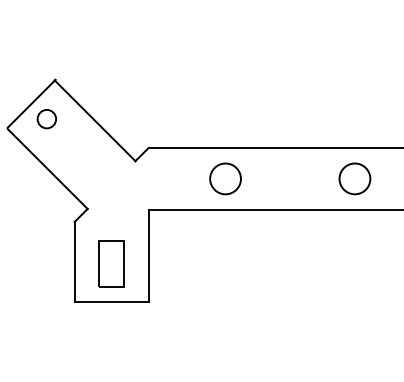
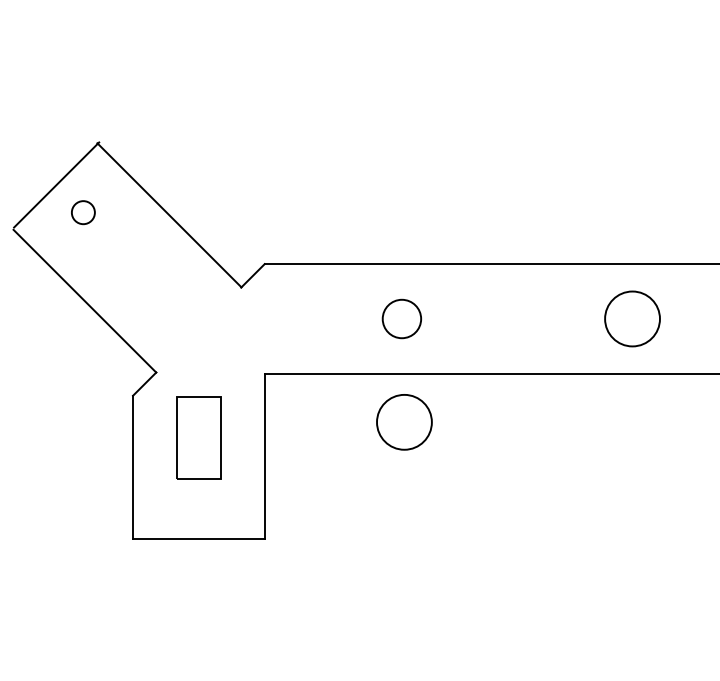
part: (46, 119) -> (82, 213), size x0.7
part: (225, 178) -> (401, 318), size x0.7
part: (226, 236) -> (403, 421), added
part: (111, 263) -> (198, 437), moved

